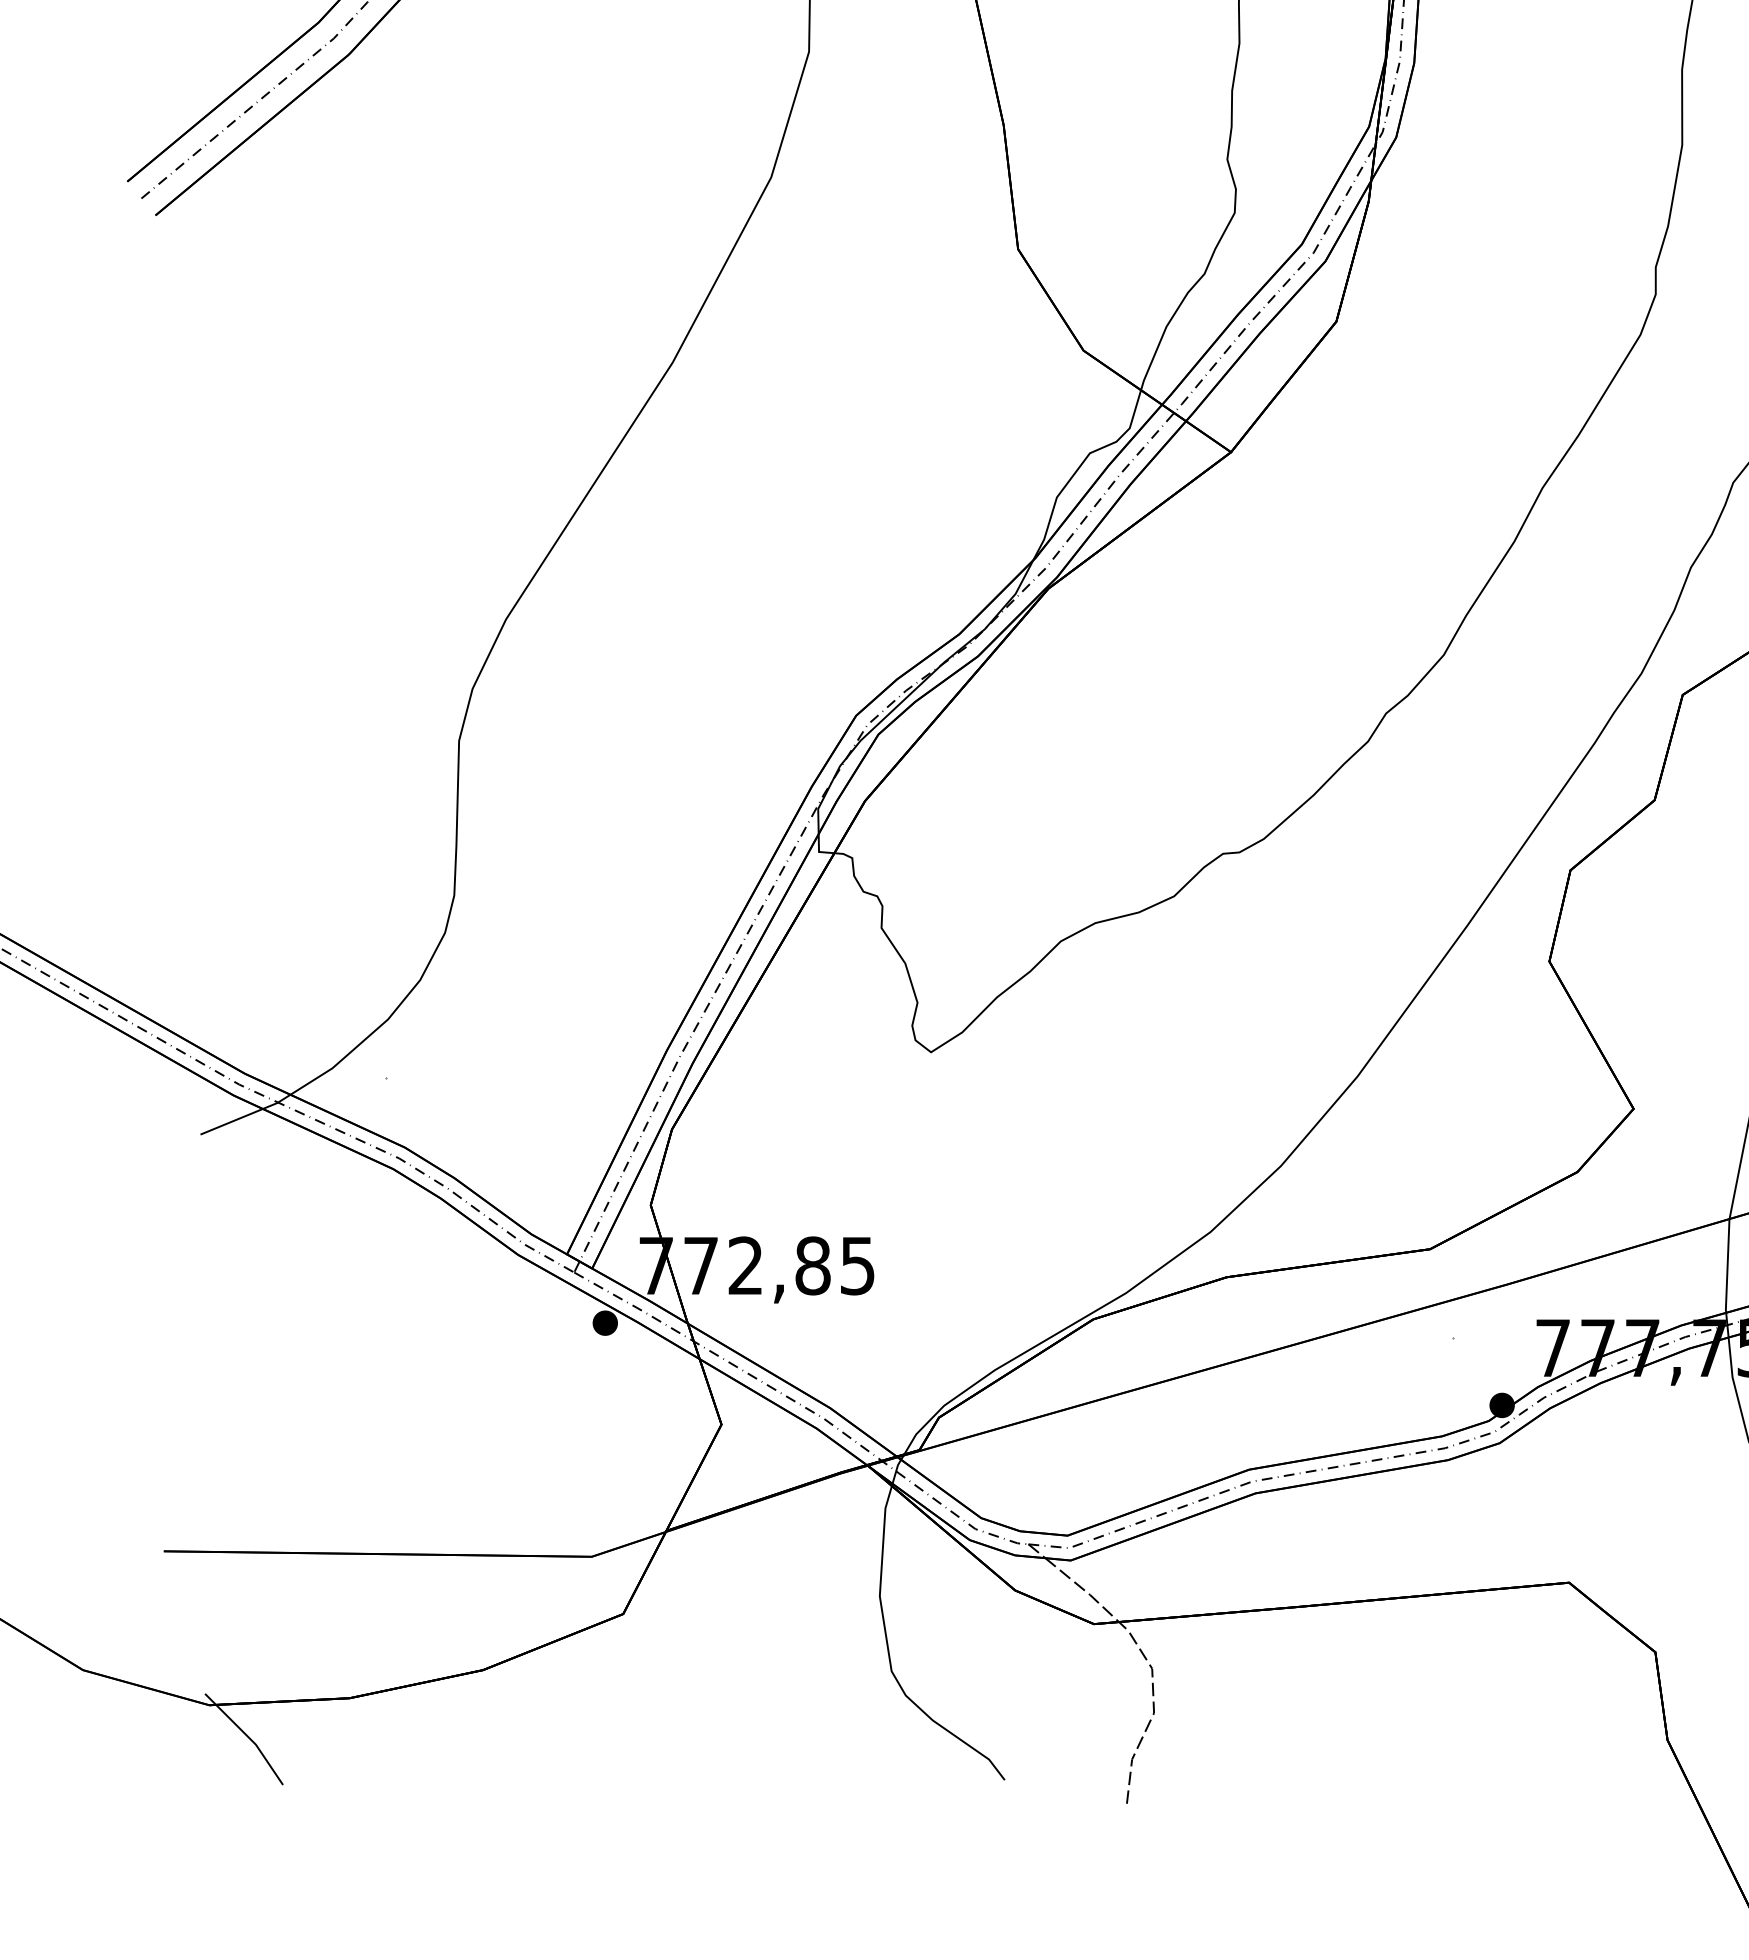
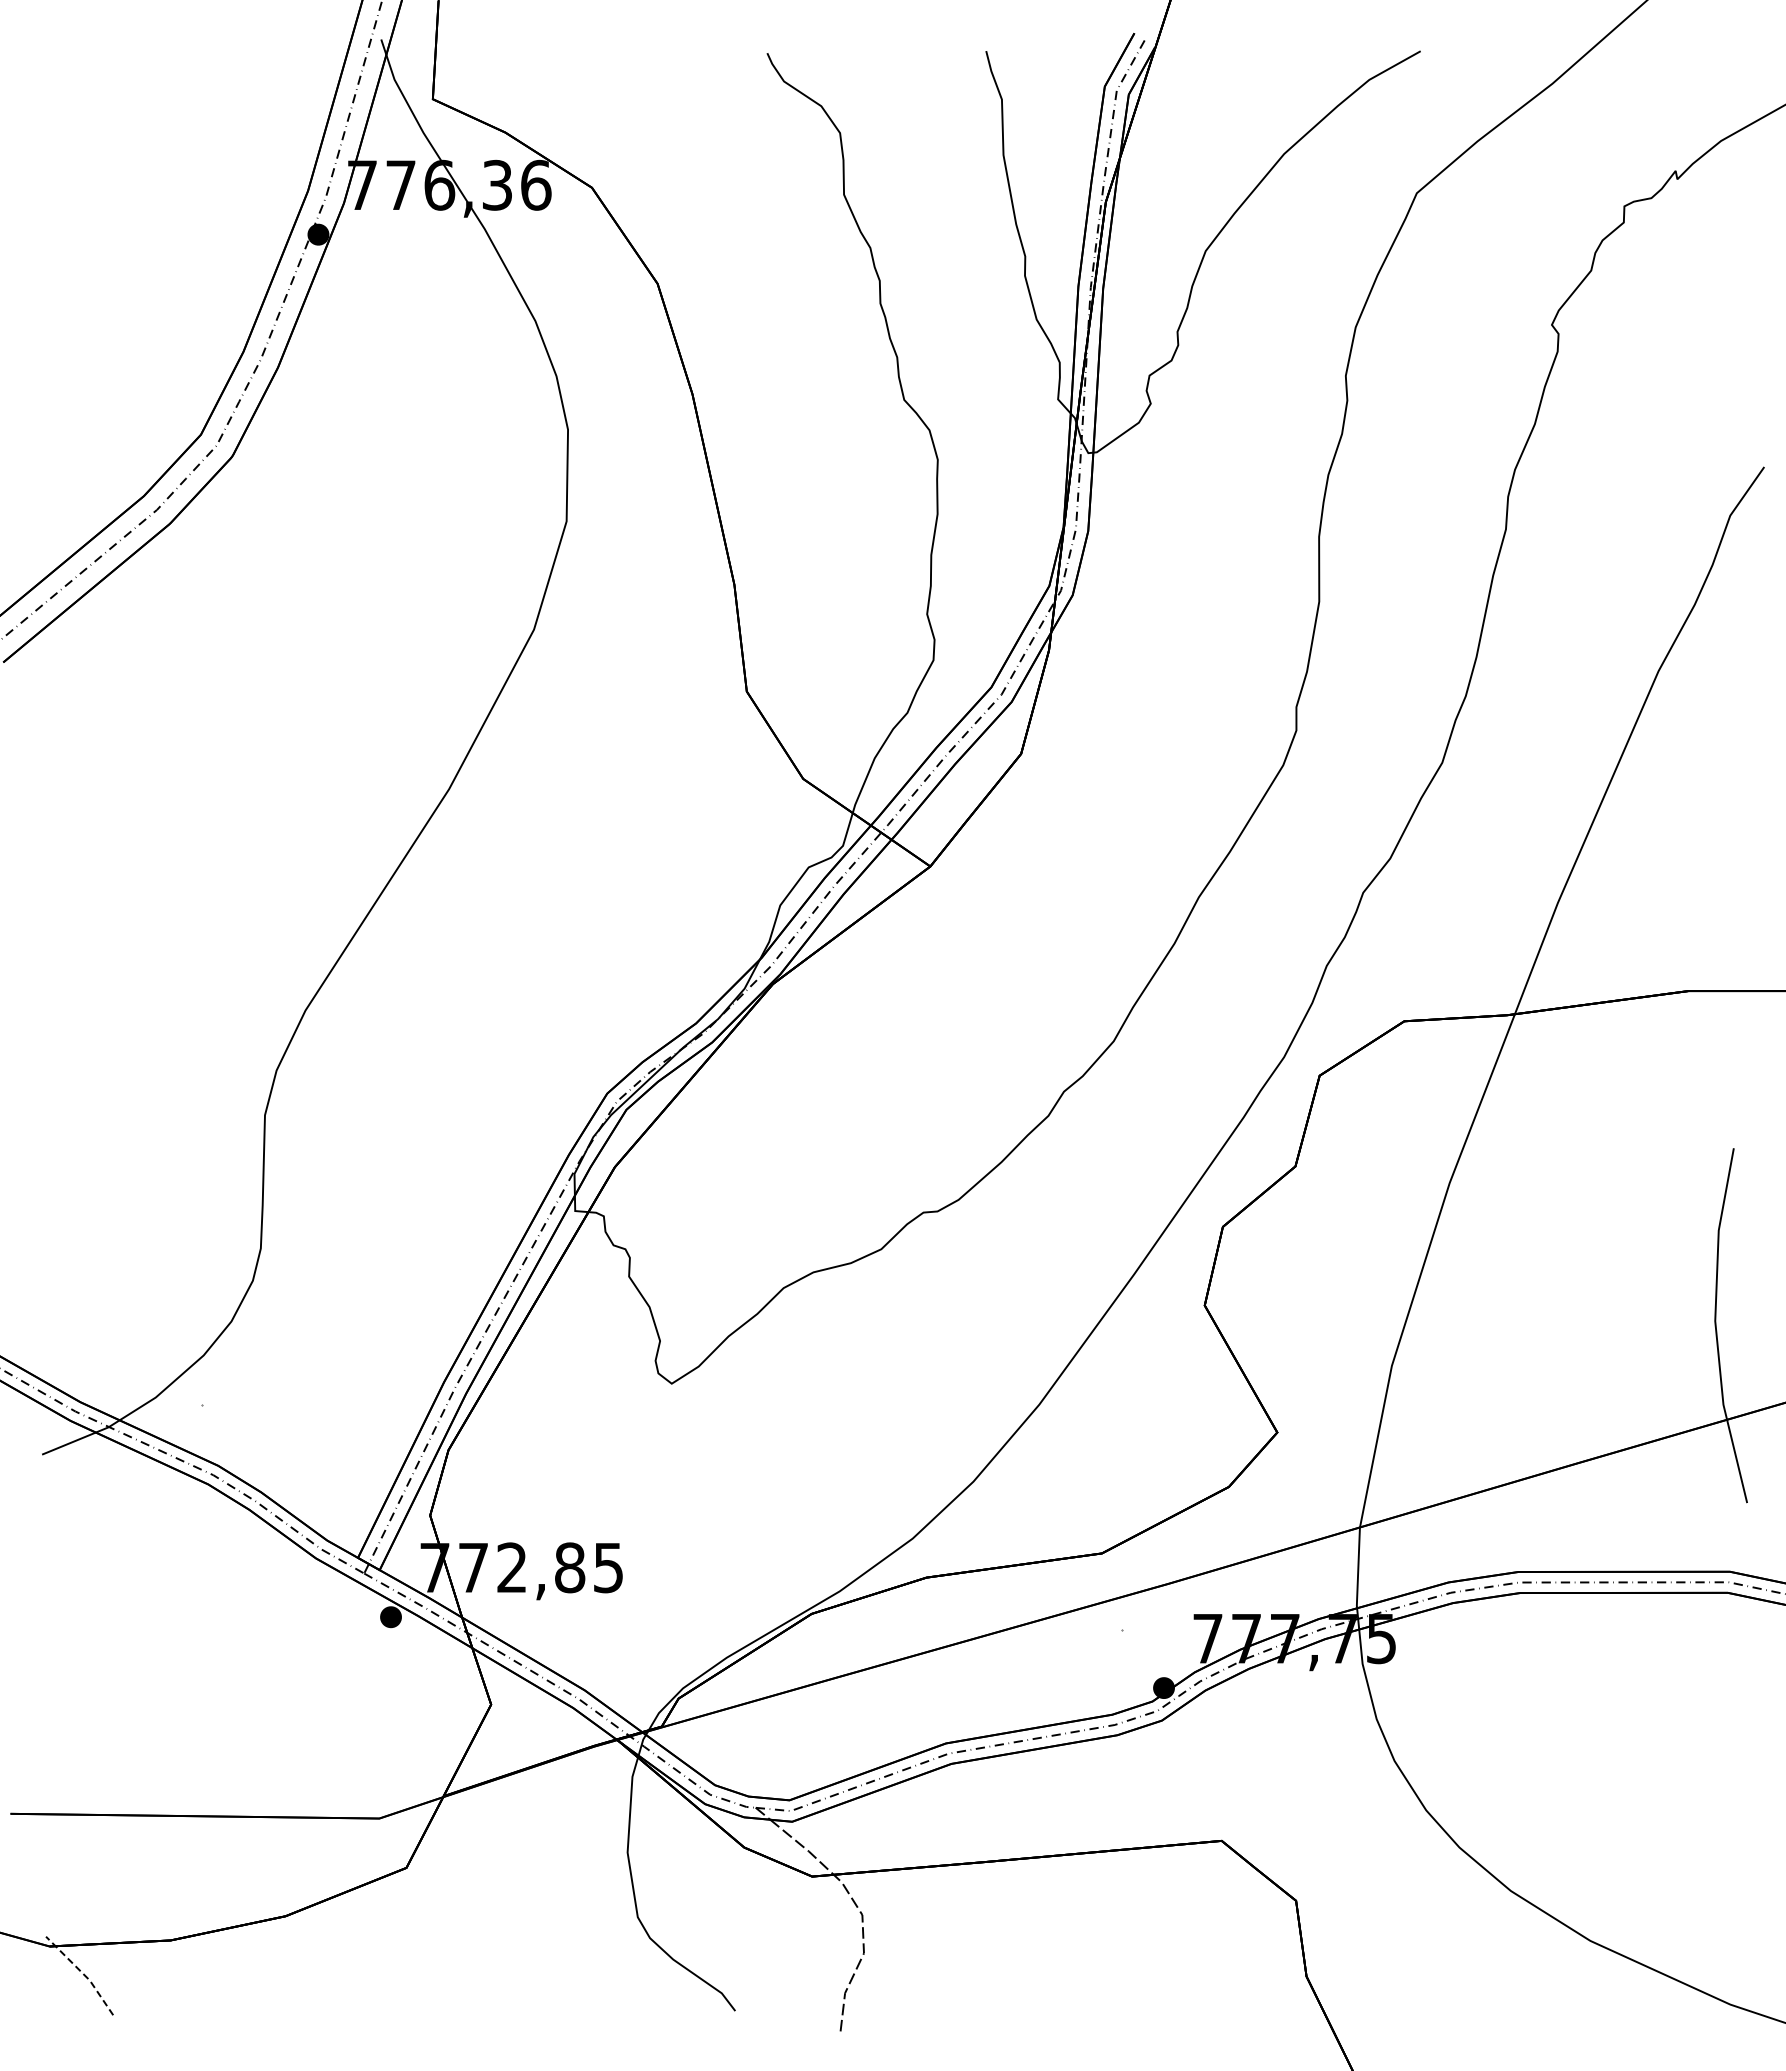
line: (247, 1736) -> (82, 1973), solid -> dashed

